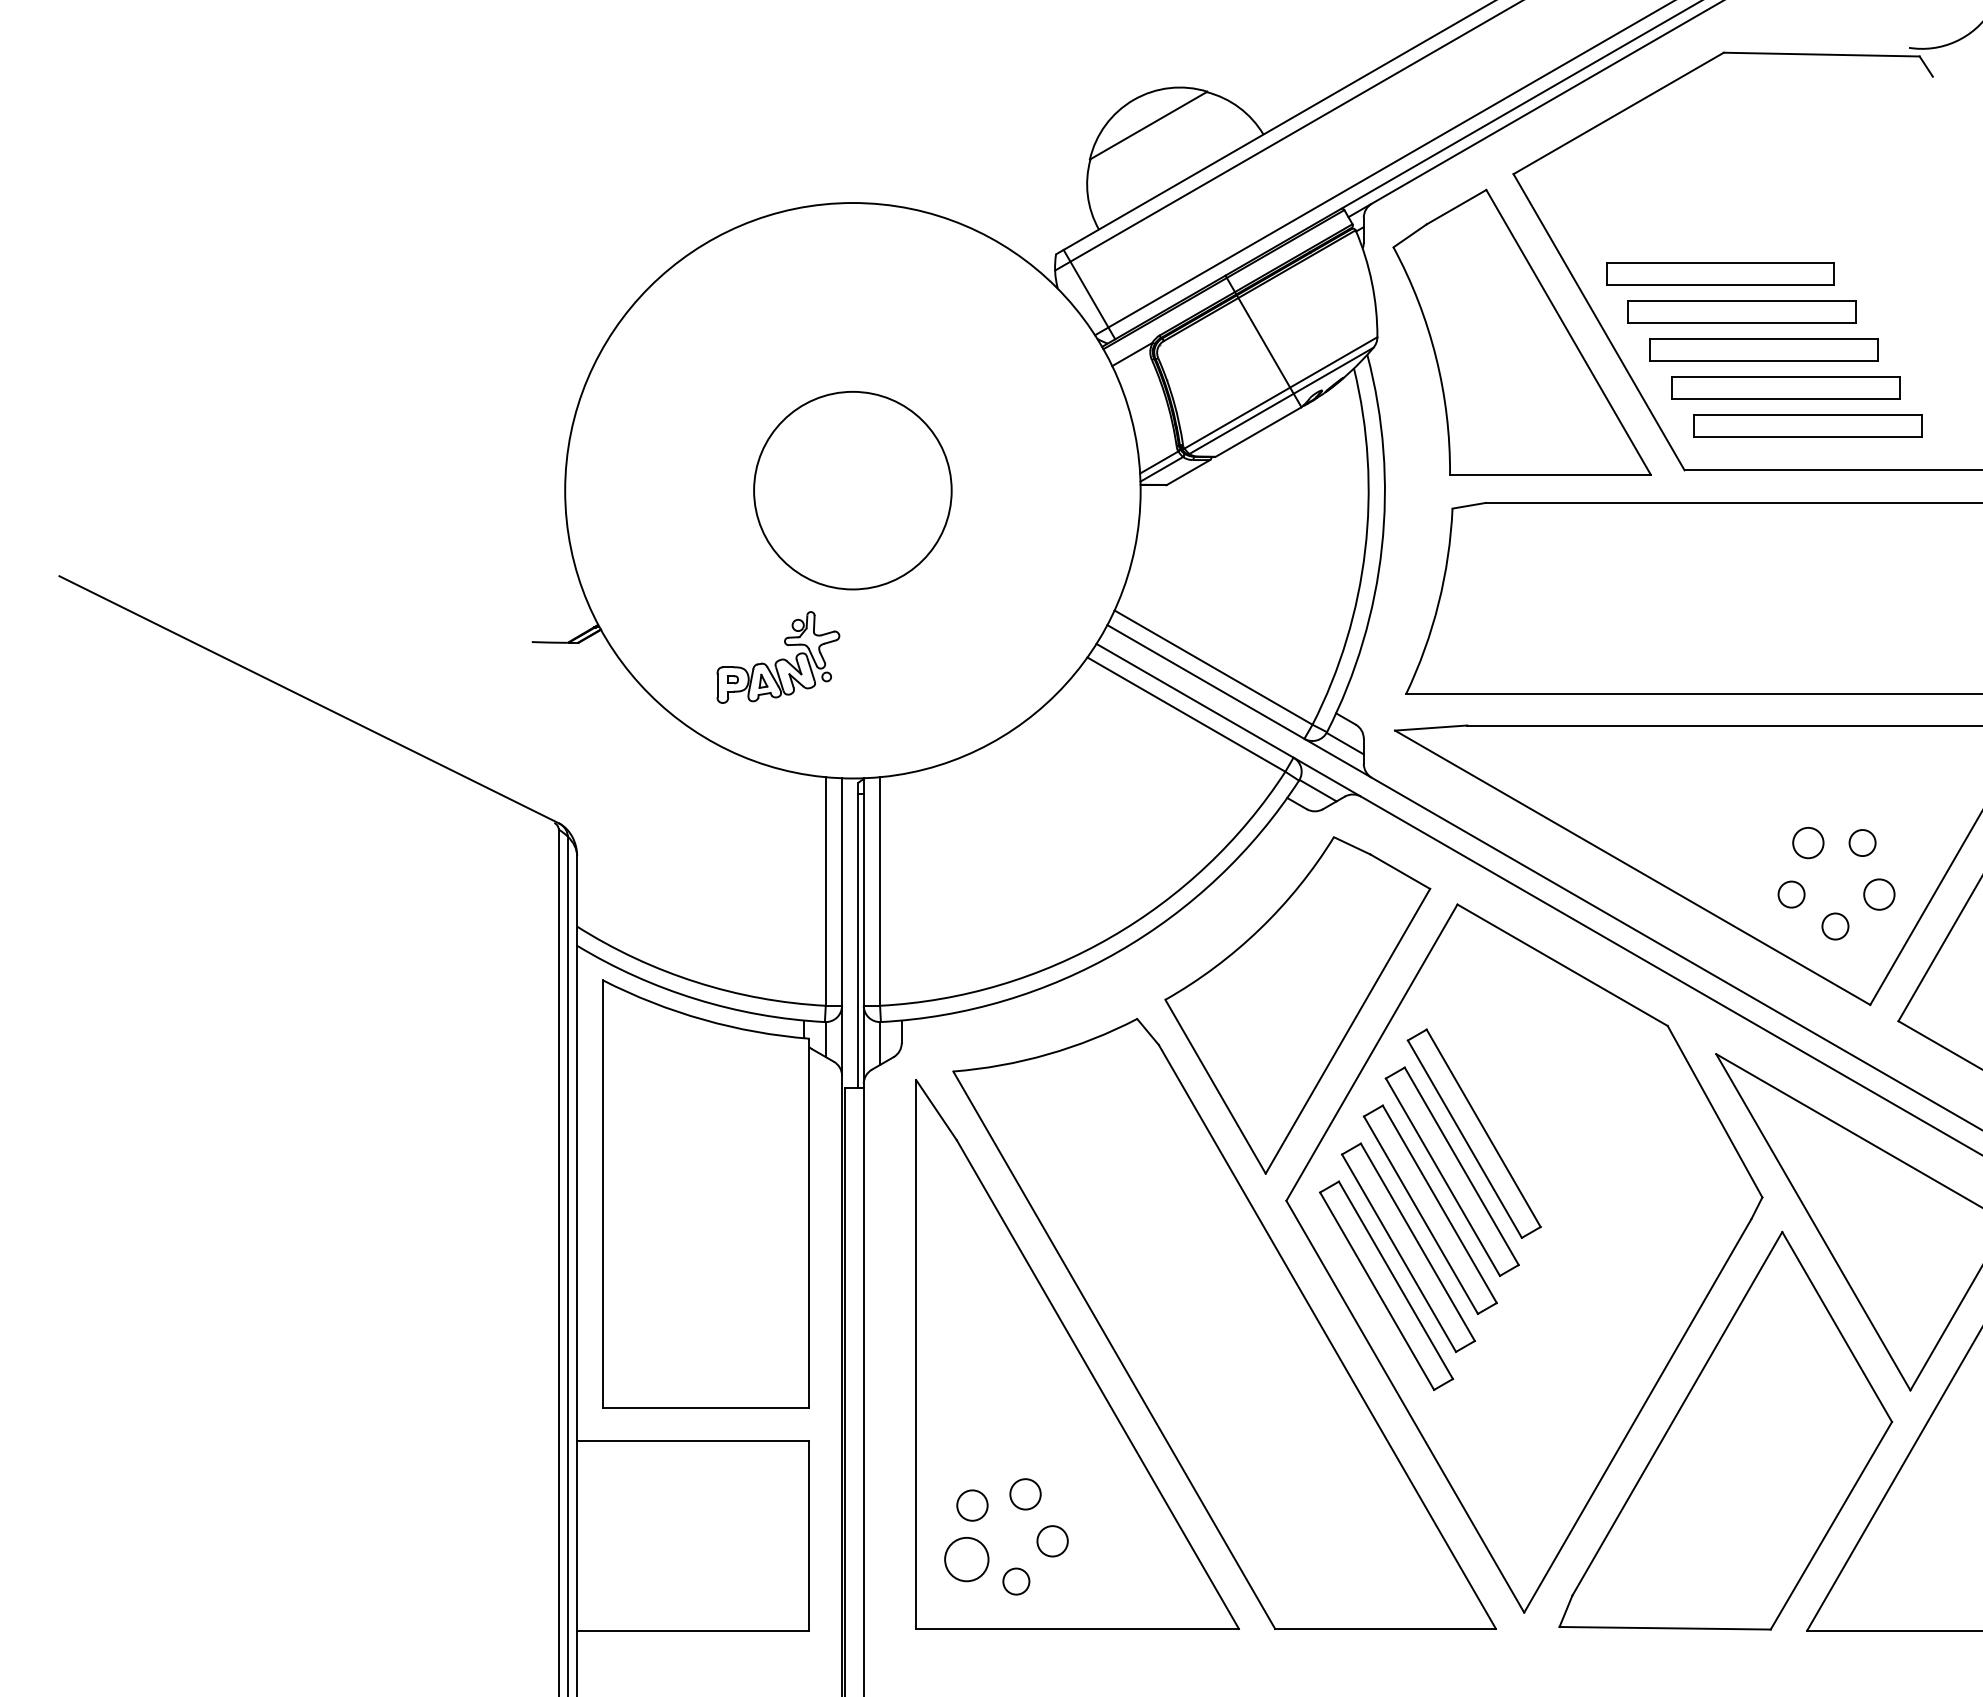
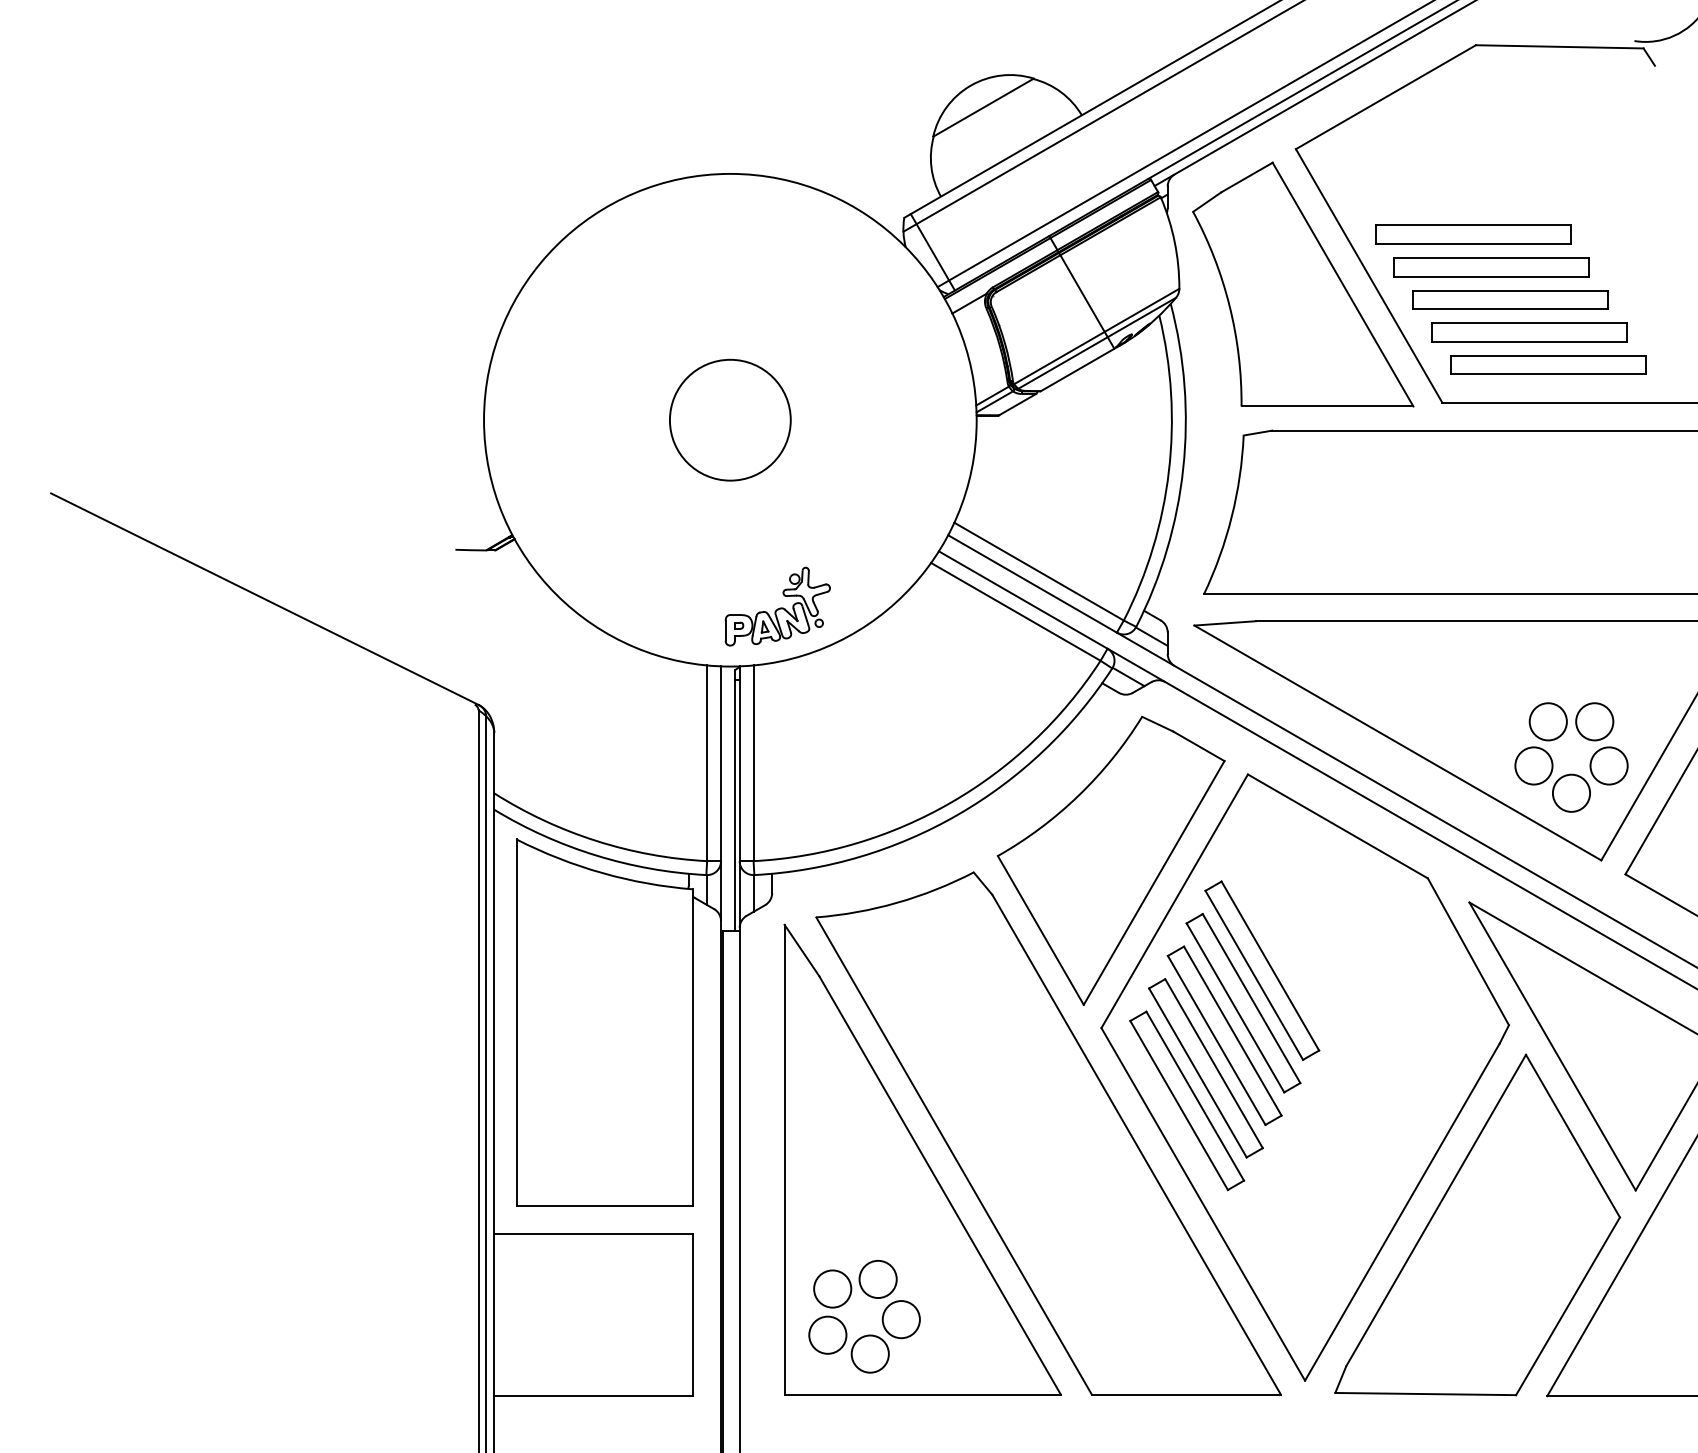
circle: (852, 490) -> (730, 420), size x0.71
part: (778, 657) -> (777, 606), moved
circle: (1808, 842) -> (1548, 721), size x1.43
circle: (1862, 842) -> (1594, 721), size x1.67
circle: (1791, 894) -> (1533, 765), size x1.67
circle: (1879, 894) -> (1609, 765), size x1.43
circle: (1835, 926) -> (1571, 793), size x1.67
circle: (1025, 1494) -> (878, 1279), size x1.43
circle: (972, 1505) -> (832, 1288), size x1.43
circle: (1052, 1541) -> (901, 1319), size x1.43
circle: (1016, 1581) -> (870, 1354), size x1.67

